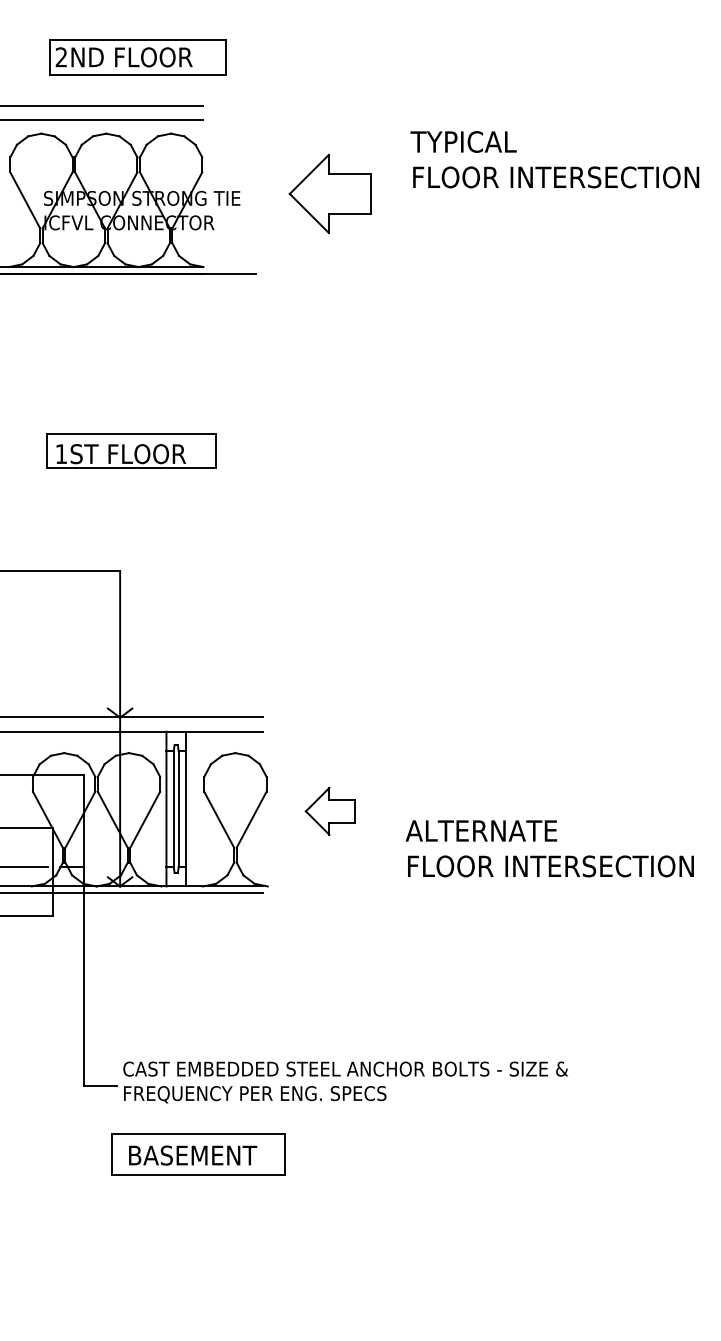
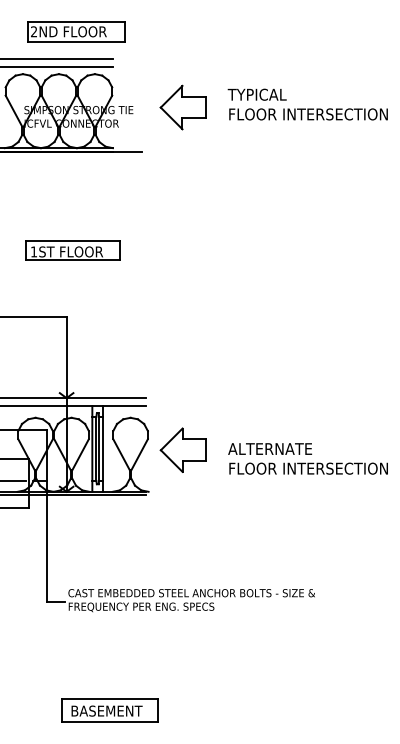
text: (554, 159) -> (307, 104), moved
part: (328, 810) -> (182, 449), size x1.67
text: (548, 848) -> (307, 458), moved
part: (197, 1154) -> (109, 710), moved

